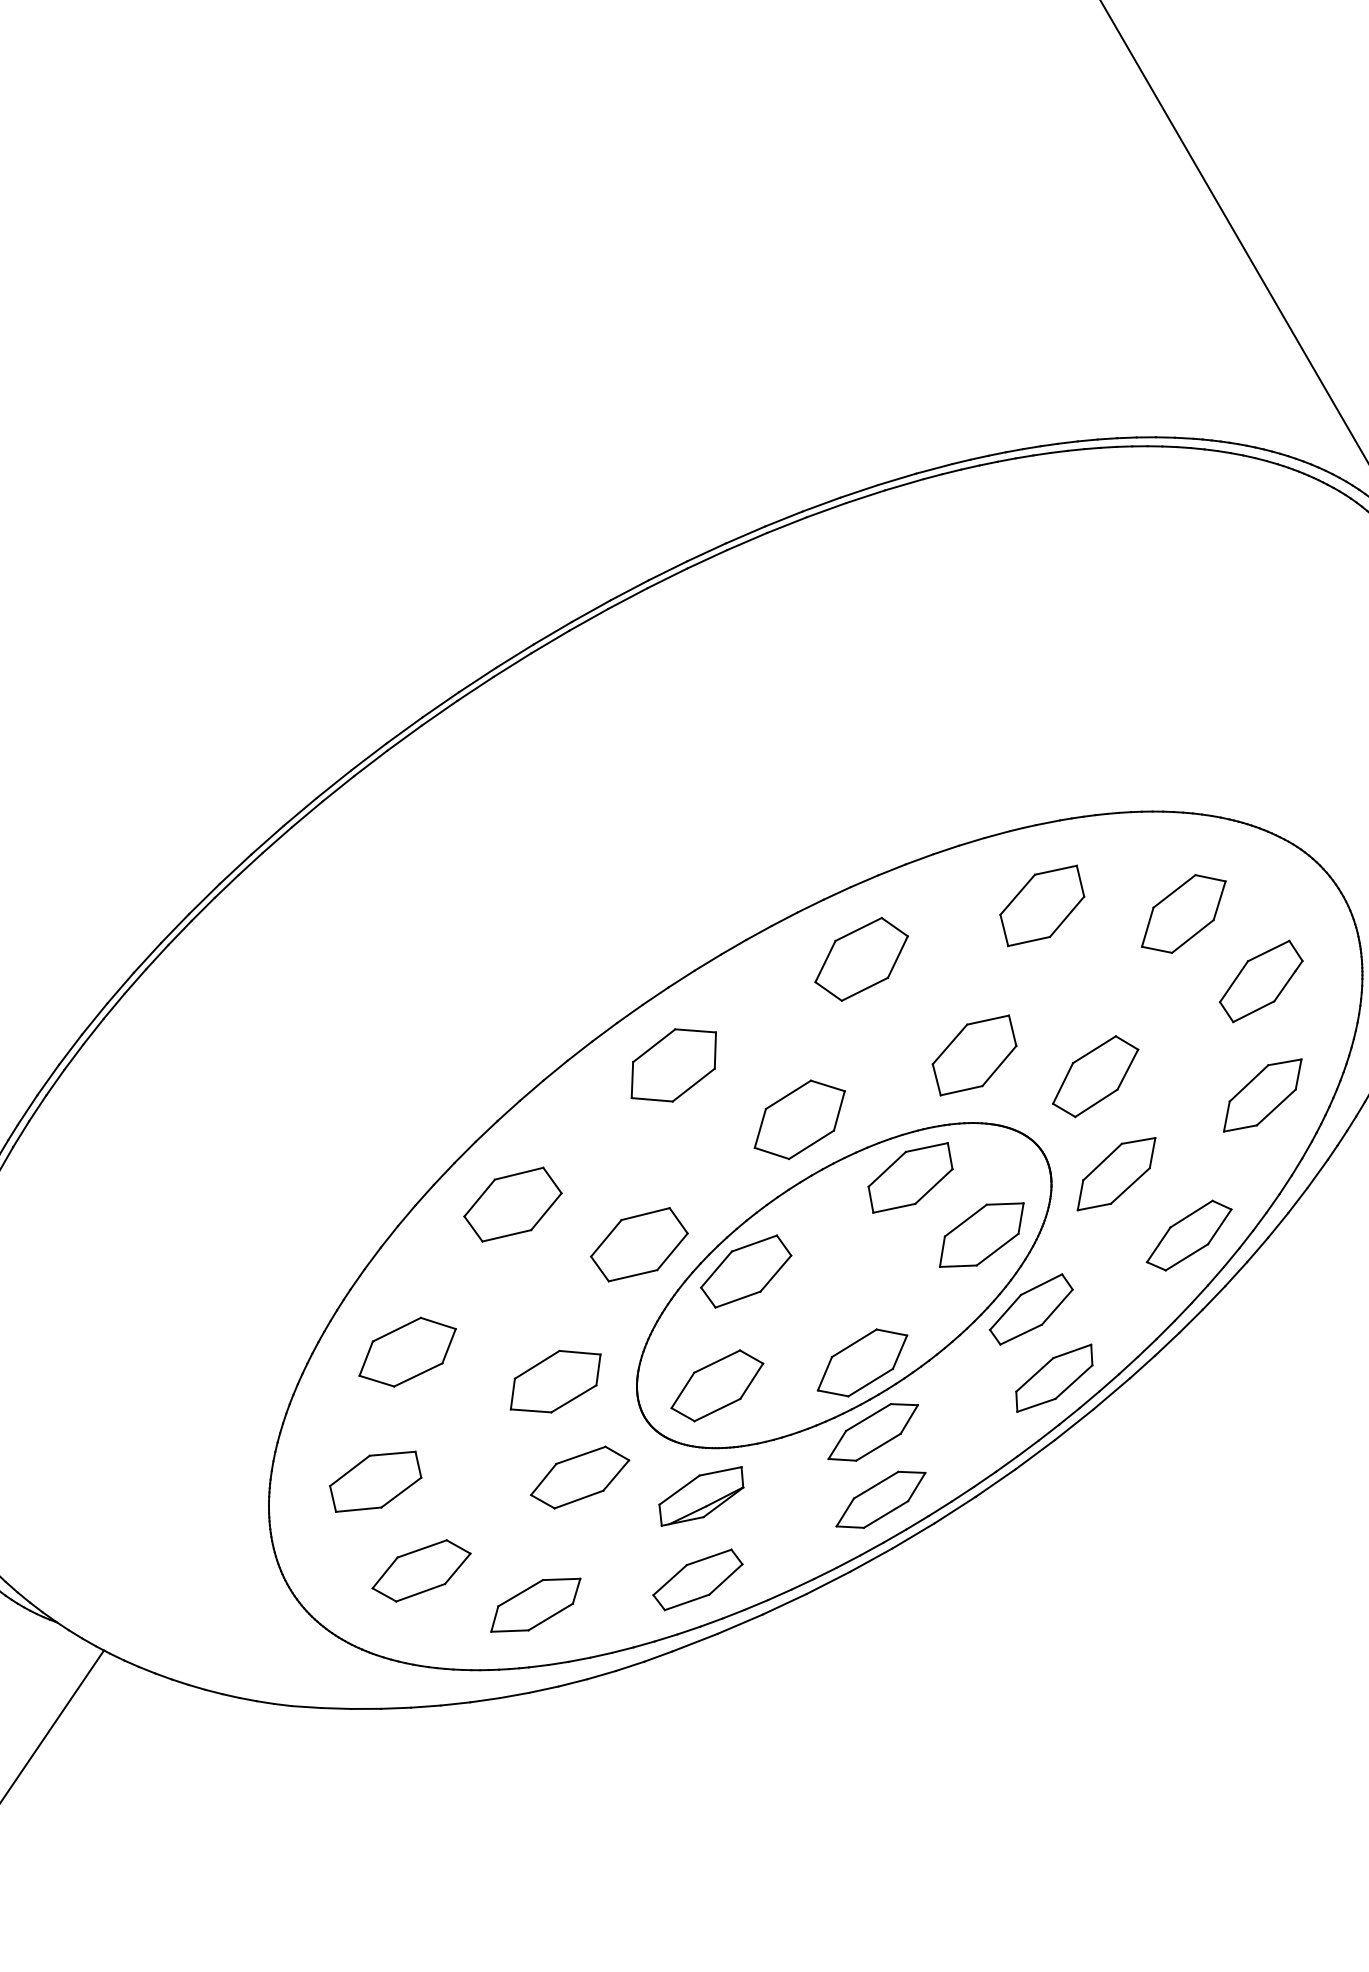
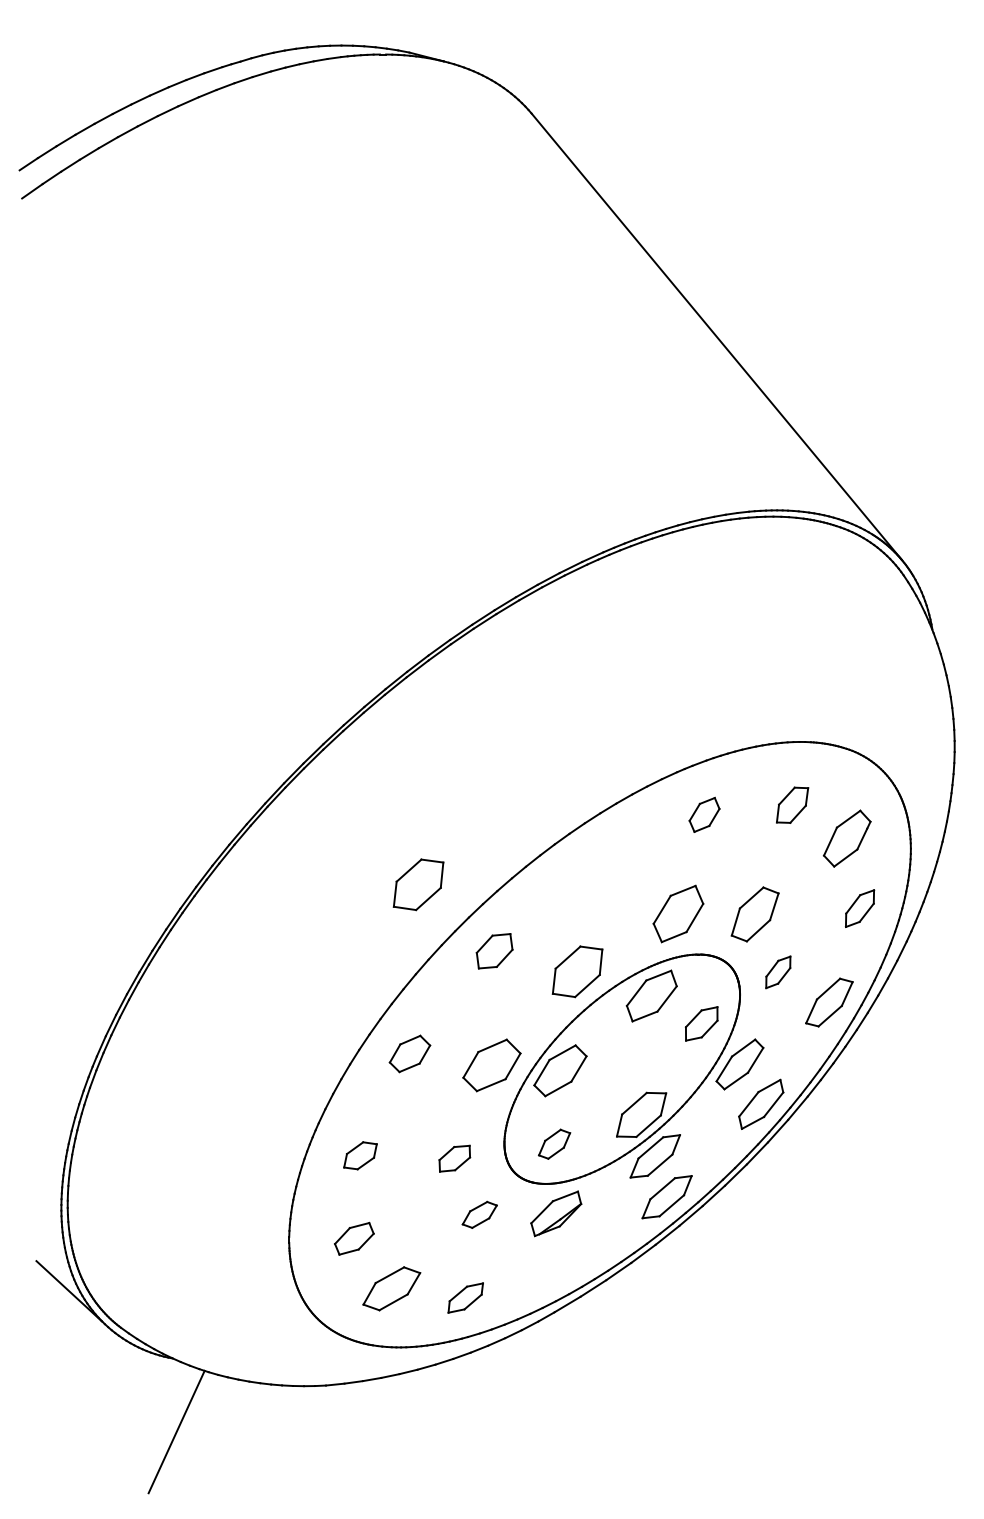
part: (1042, 905) -> (704, 814), size x0.6
part: (1183, 914) -> (792, 805), size x0.7
part: (571, 939) -> (418, 884), added
part: (860, 958) -> (598, 866), removed
part: (674, 1063) -> (494, 950), size x0.7
part: (1261, 1095) -> (859, 908), size x0.7
part: (1116, 1174) -> (778, 972), size x0.6
part: (512, 1203) -> (409, 1053), size x0.7
part: (981, 1234) -> (701, 1023), size x0.7
part: (407, 1351) -> (360, 1155), size x0.6
part: (555, 1381) -> (454, 1158), size x0.6
part: (717, 1386) -> (554, 1144), size x0.6
part: (579, 1476) -> (479, 1214), size x0.6
part: (376, 1481) -> (354, 1238), size x0.7
part: (697, 1579) -> (562, 1265), removed
part: (535, 1604) -> (465, 1297), size x0.7

